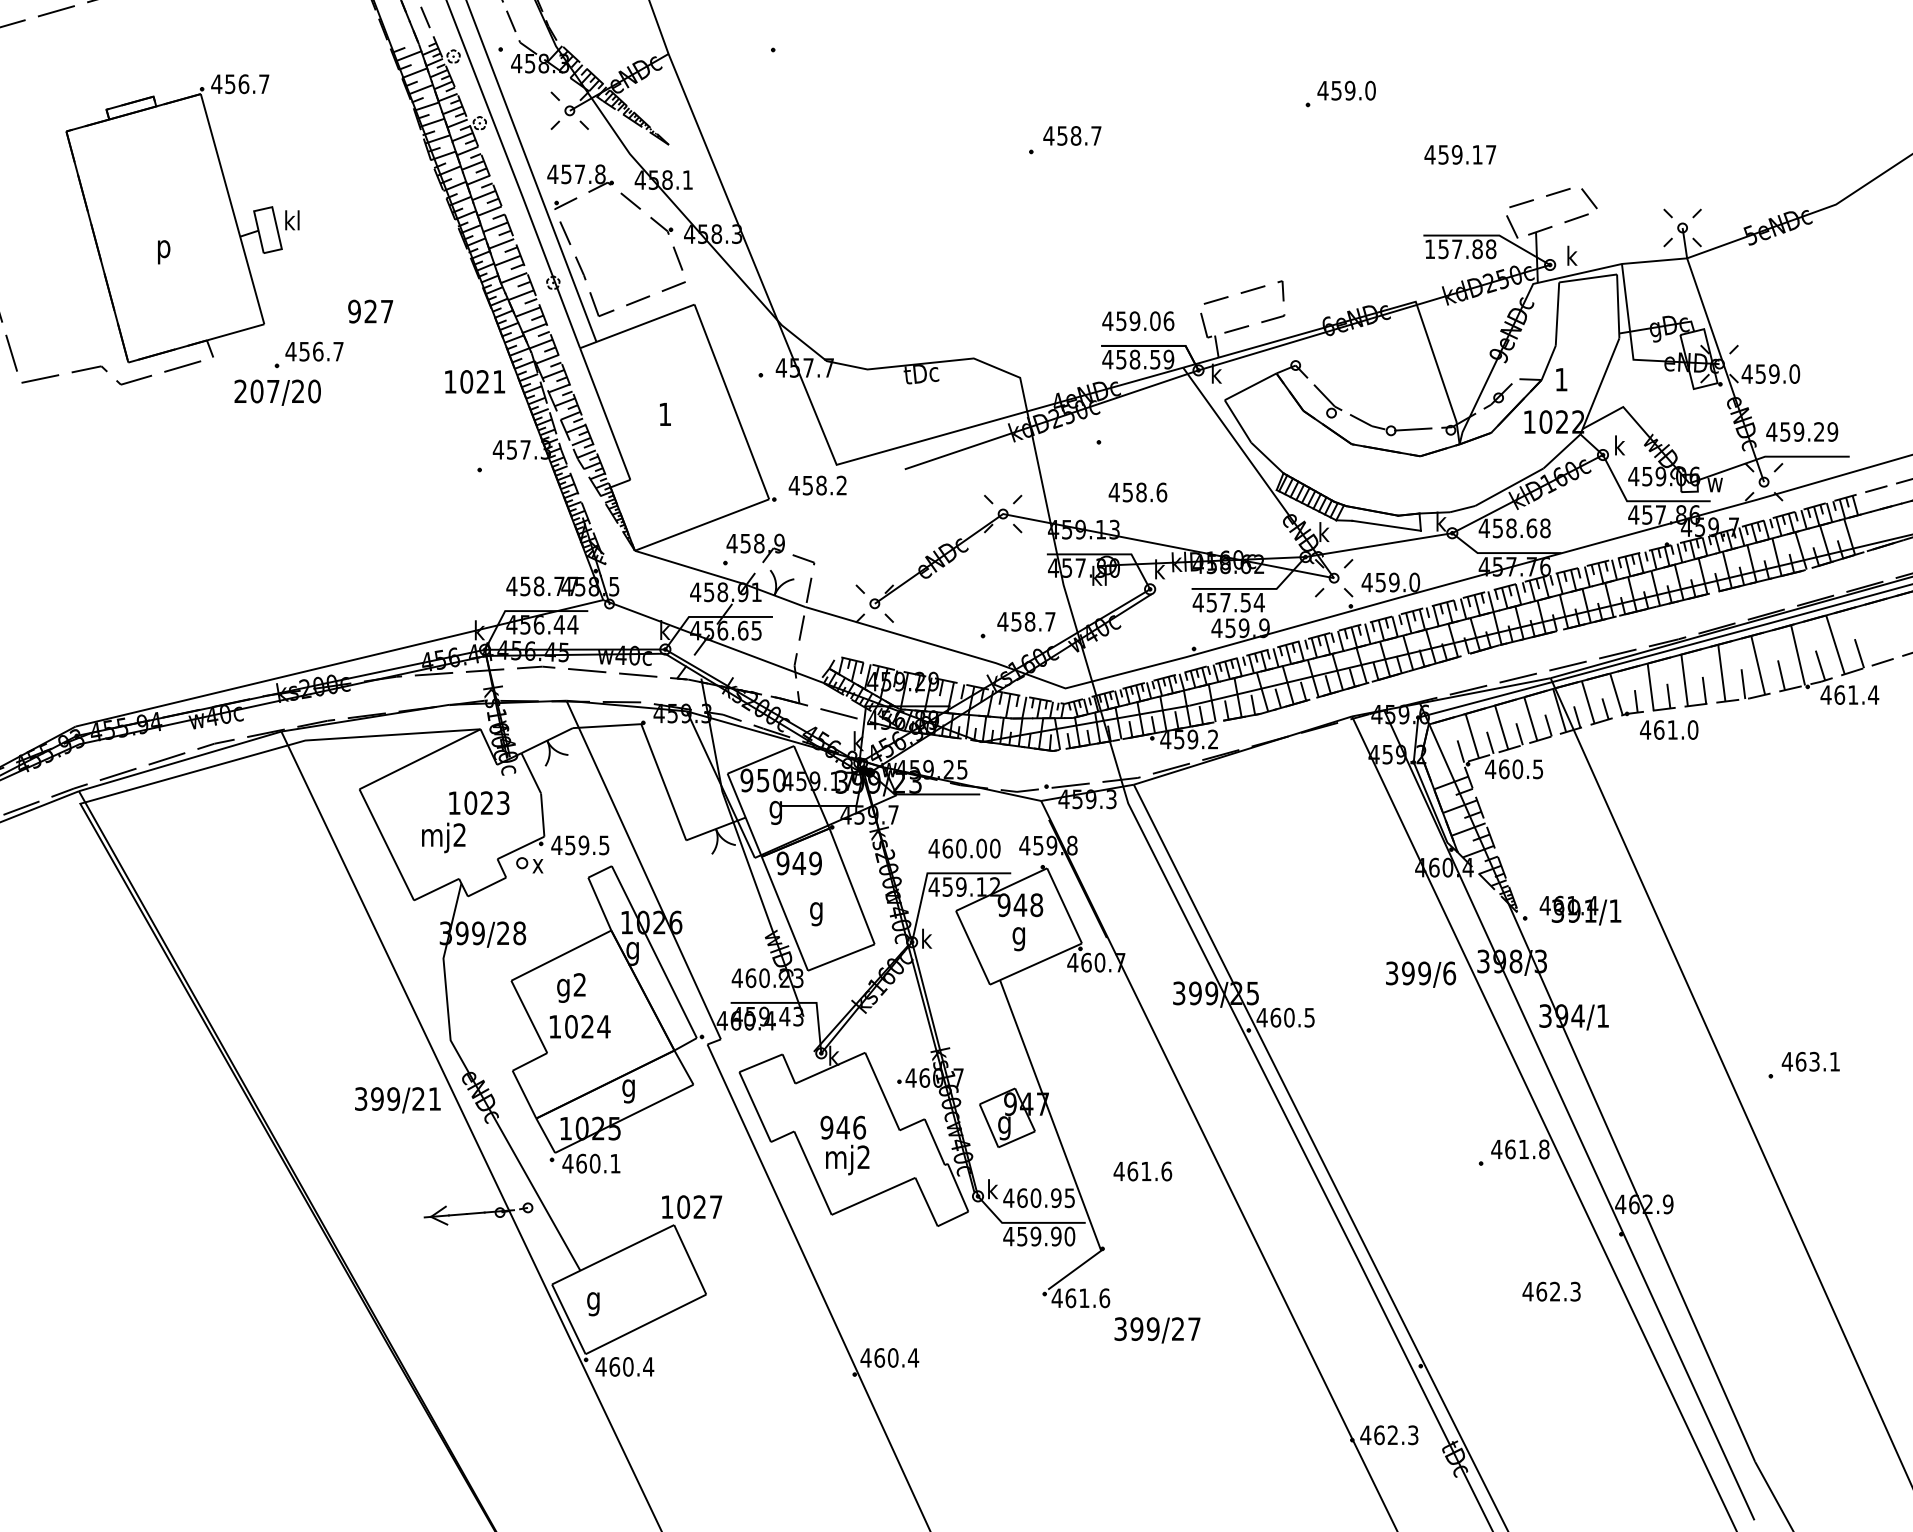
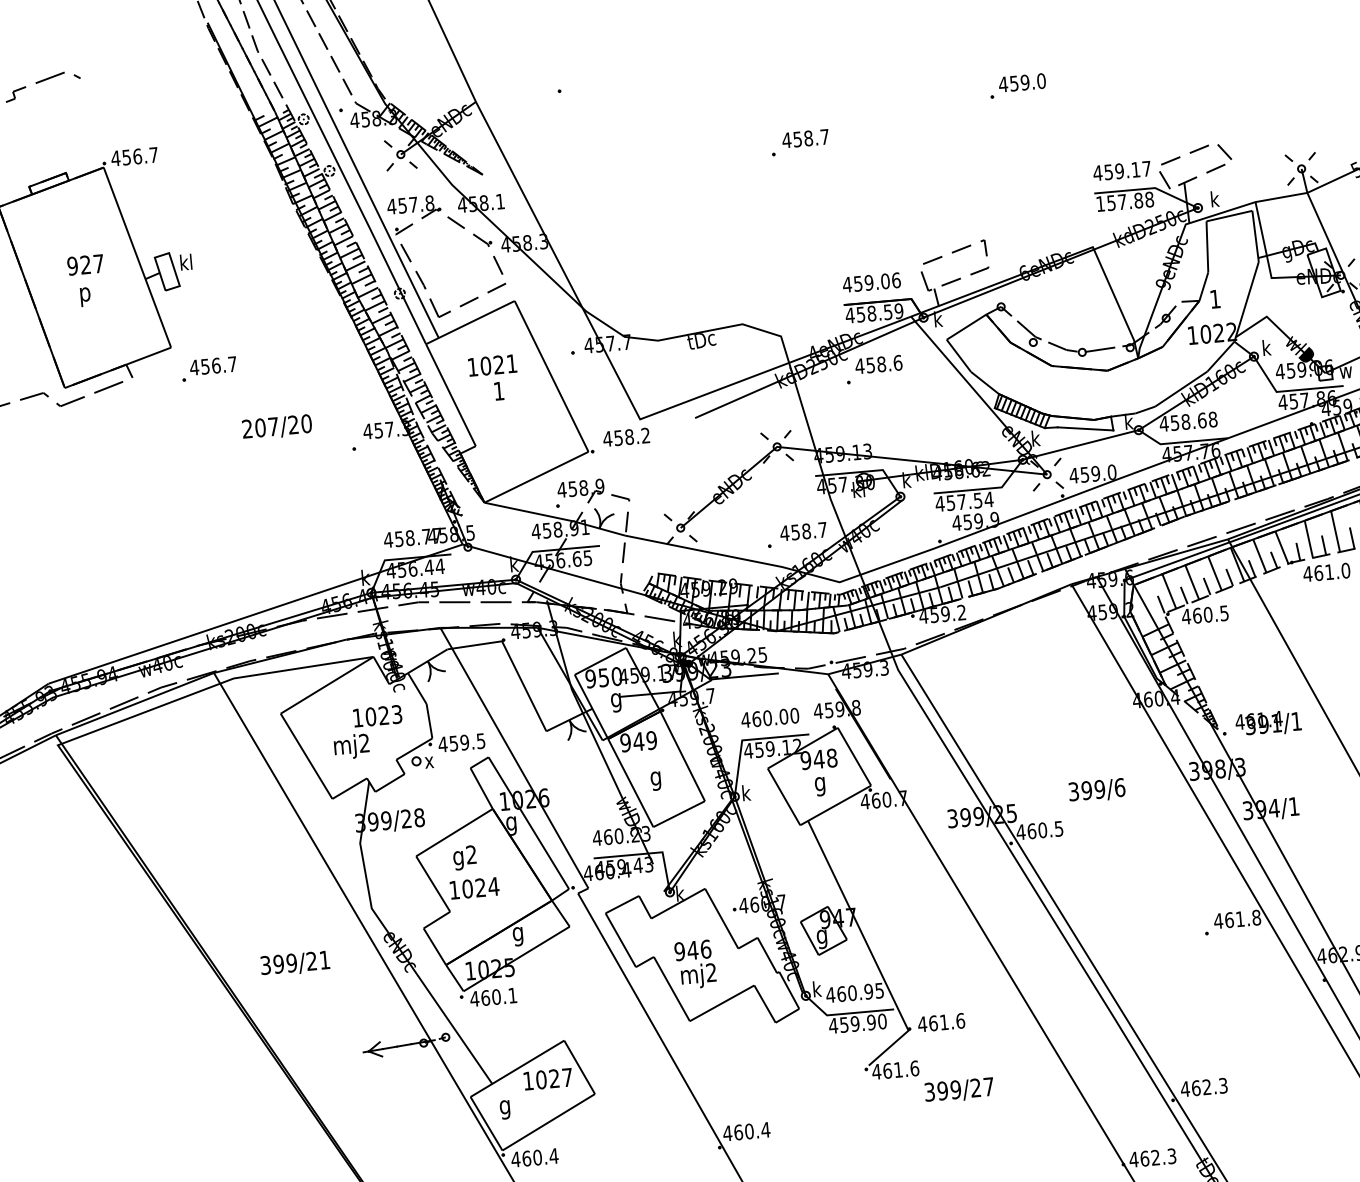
text: (1460, 154) -> (1122, 170), moved
text: (370, 311) -> (85, 264), moved
text: (475, 381) -> (492, 365), moved
text: (277, 392) -> (276, 427), moved
text: (1137, 492) -> (878, 364), moved
text: (1421, 974) -> (1097, 790), moved
text: (397, 1100) -> (294, 963), moved
text: (1142, 1171) -> (941, 1022), moved
text: (692, 1206) -> (548, 1078), moved
text: (1551, 1291) -> (1204, 1087), moved

